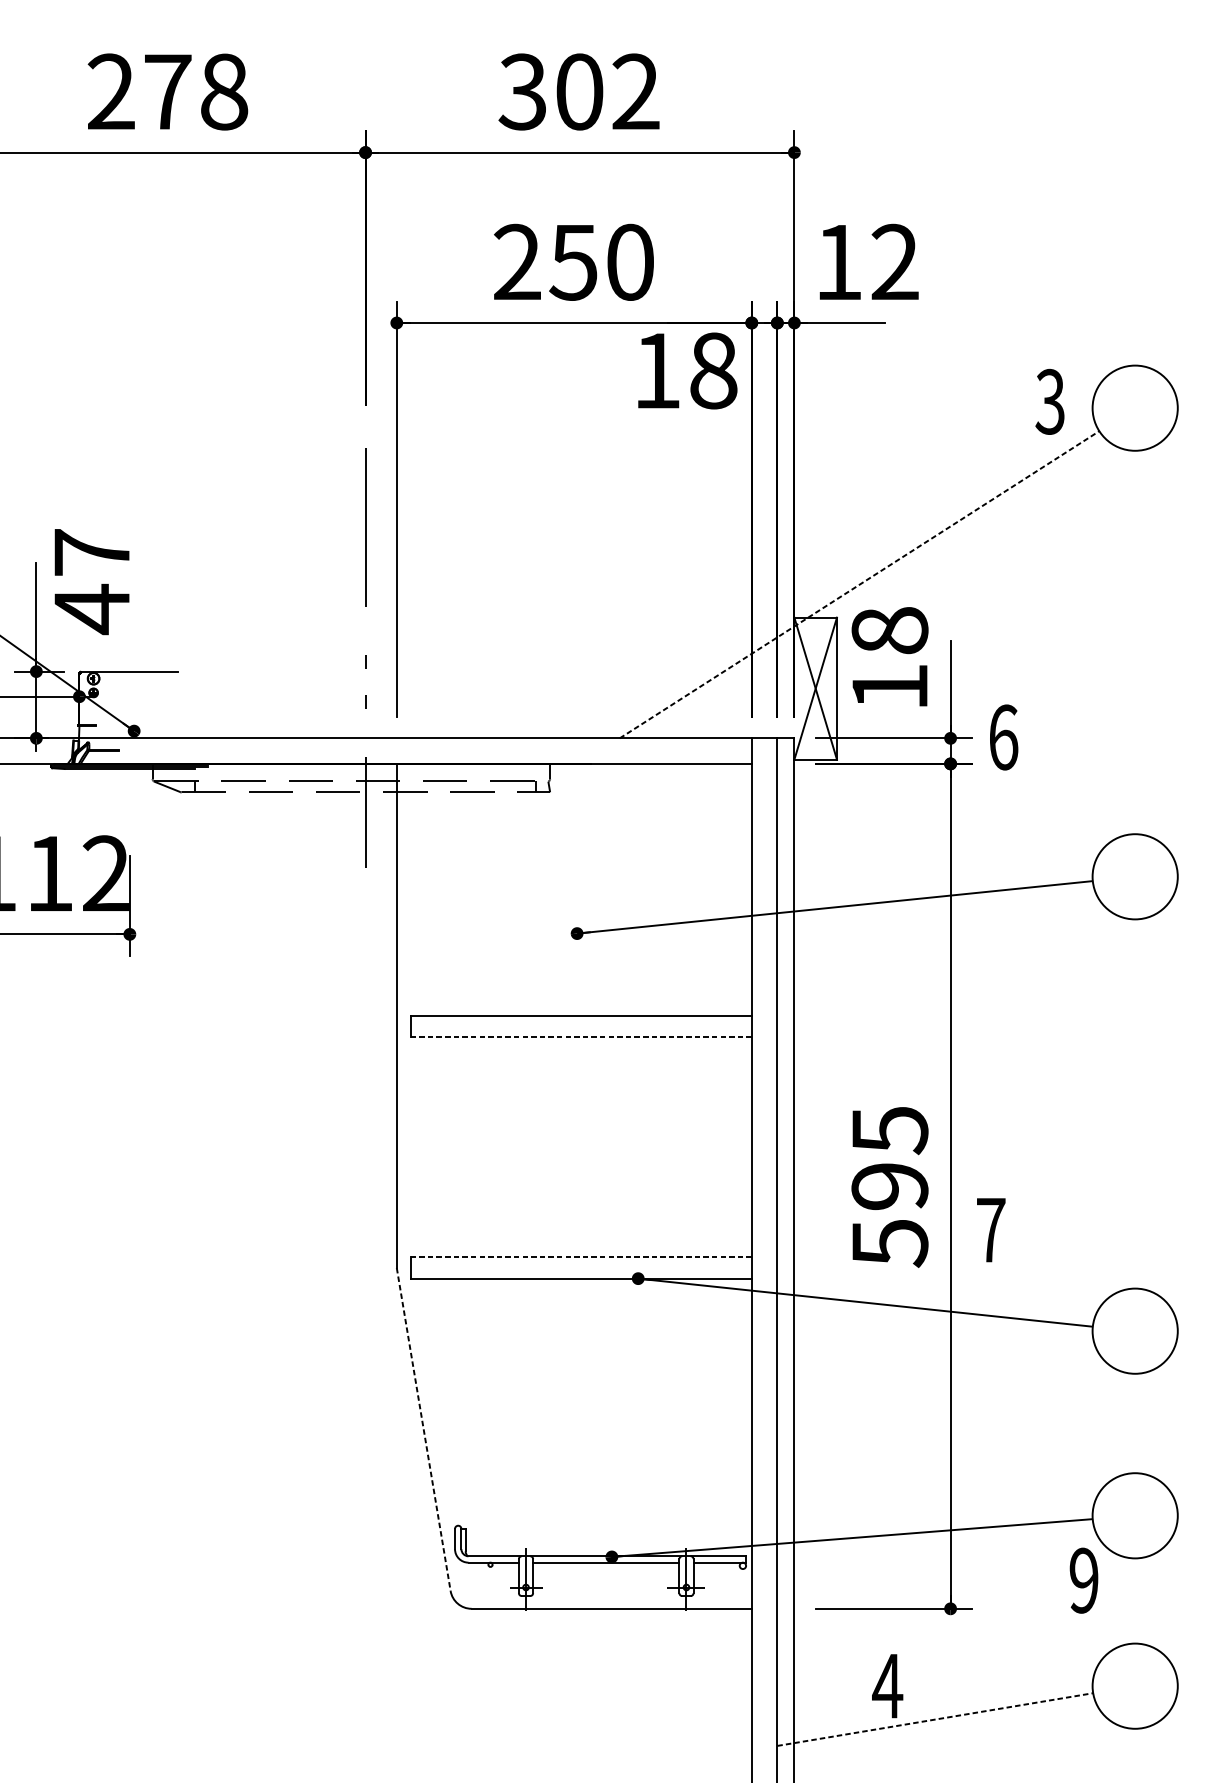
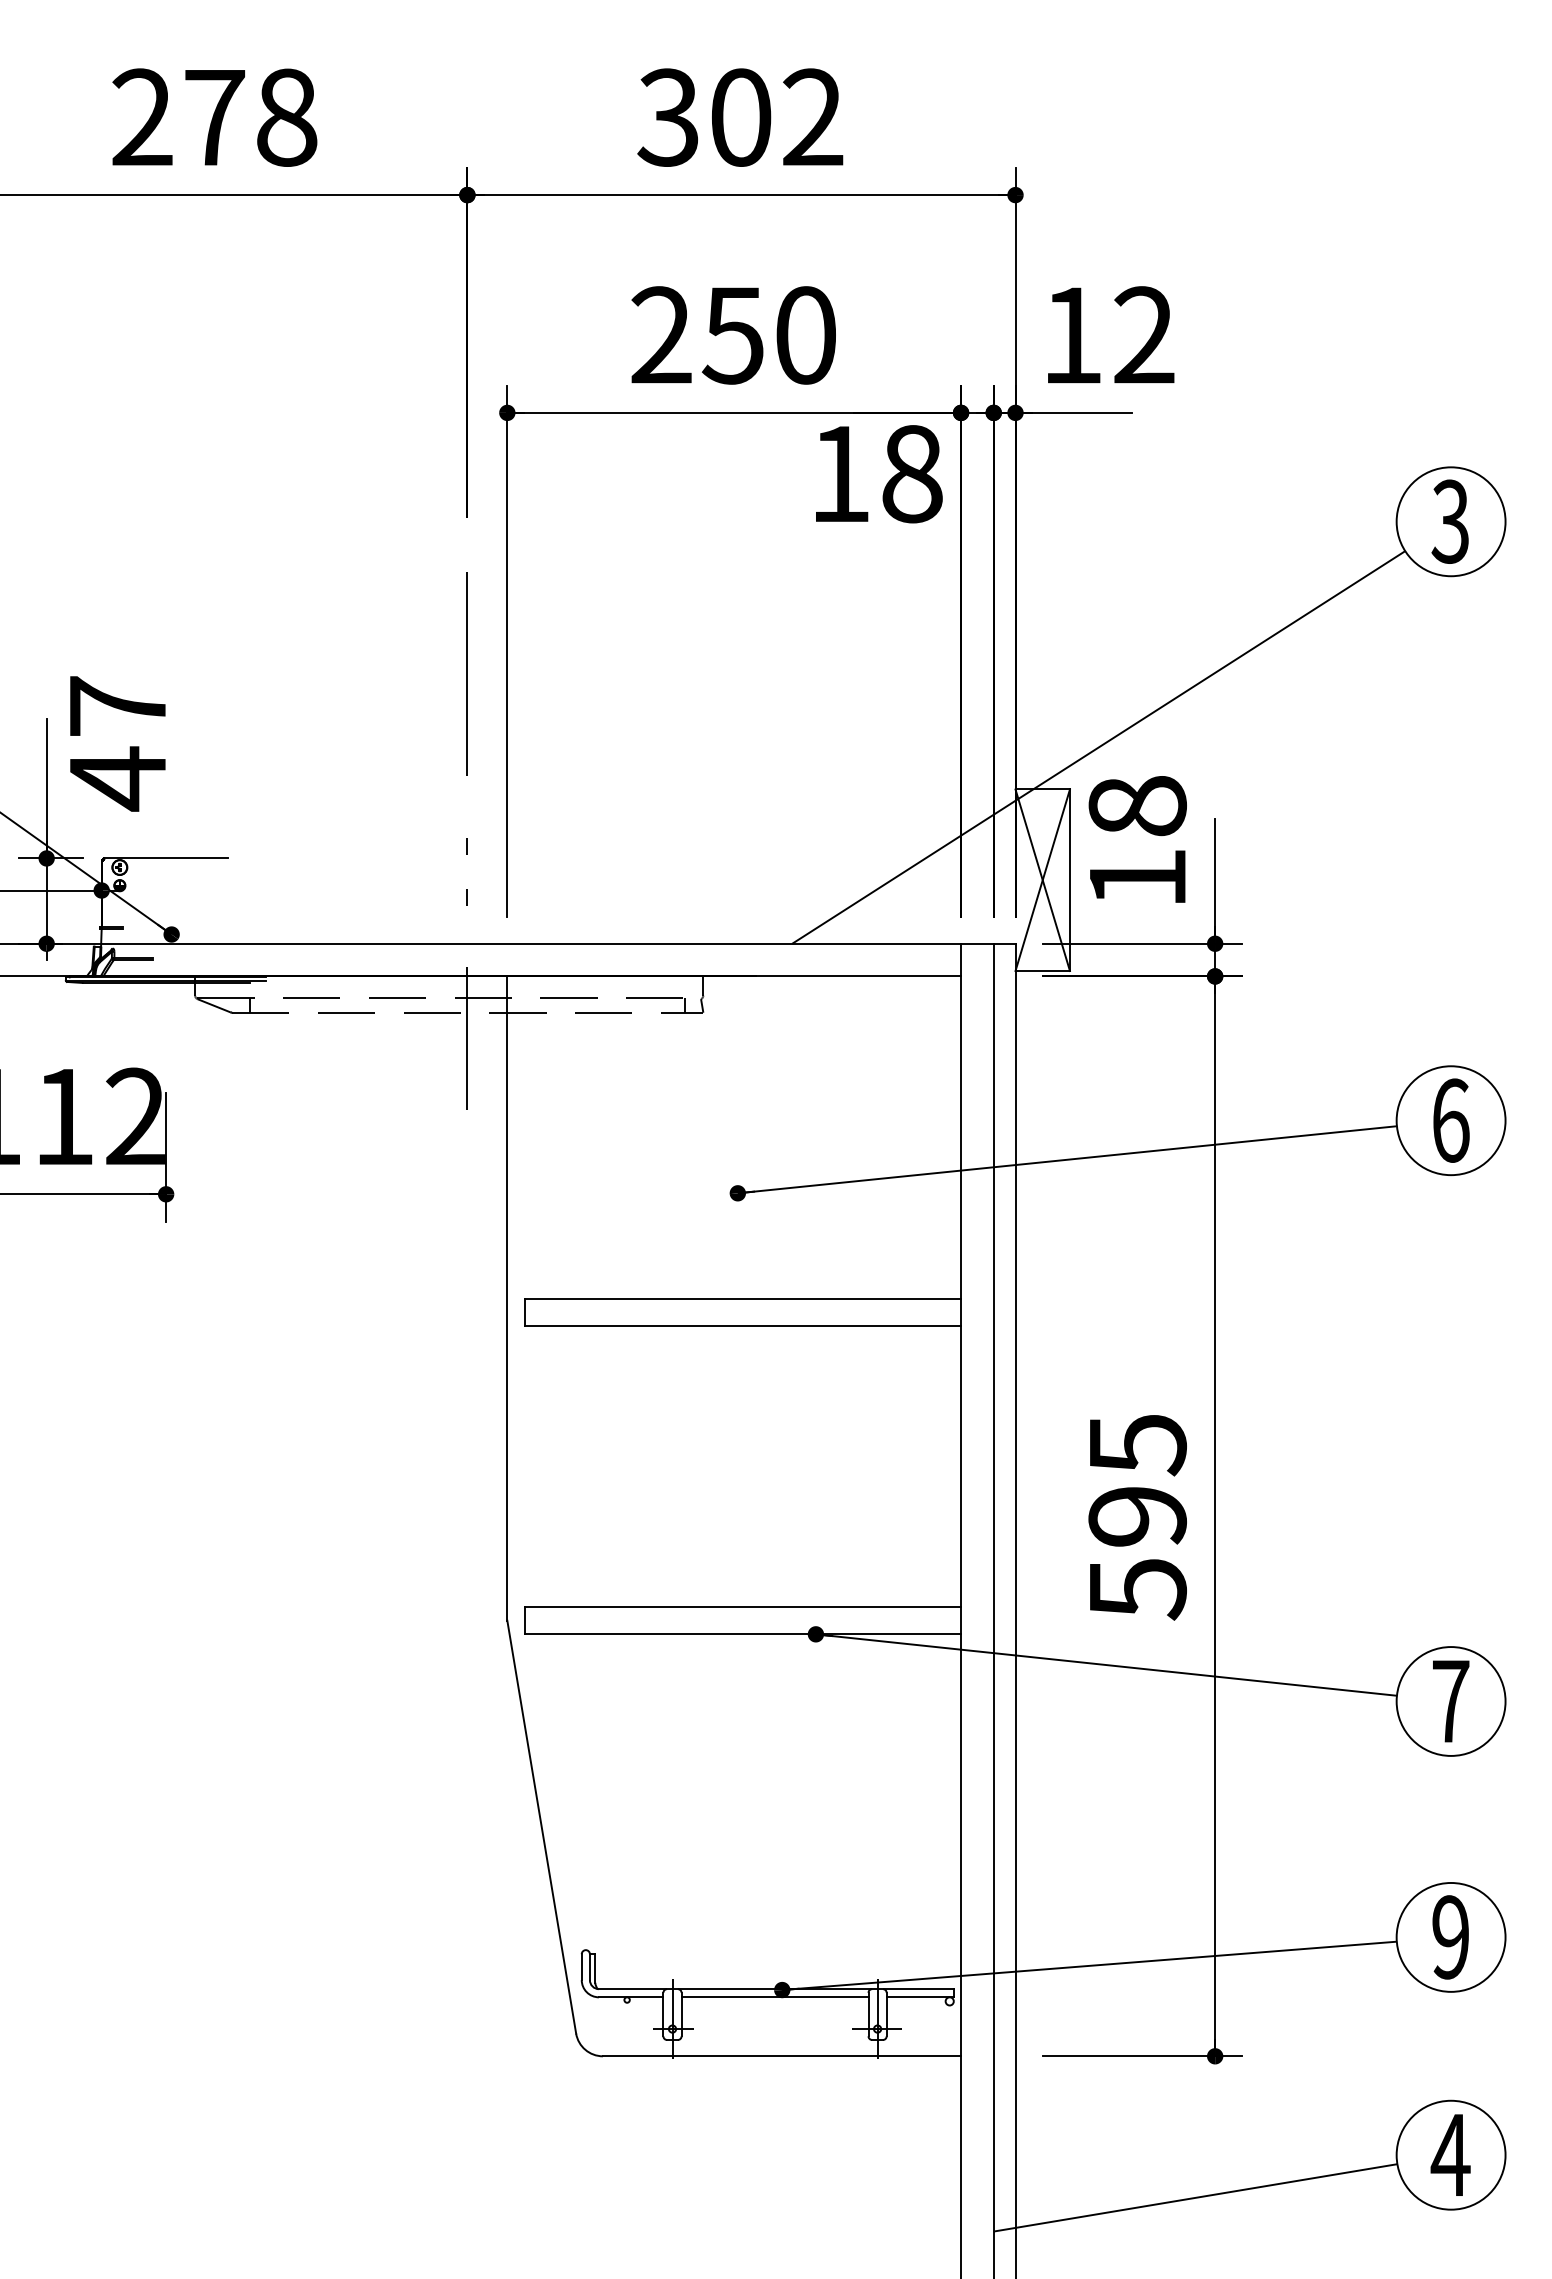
text: (1049, 401) -> (1449, 521), moved
line: (859, 584) -> (1098, 747), dashed -> solid
text: (1004, 737) -> (1451, 1120), moved
line: (581, 1037) -> (743, 1325), dashed -> solid
text: (991, 1230) -> (1451, 1701), moved
line: (581, 1257) -> (743, 1607), dashed -> solid
line: (423, 1429) -> (541, 1827), dashed -> solid
text: (1083, 1580) -> (1450, 1937), moved
text: (887, 1685) -> (1450, 2154), moved
line: (935, 1719) -> (1195, 2197), dashed -> solid

